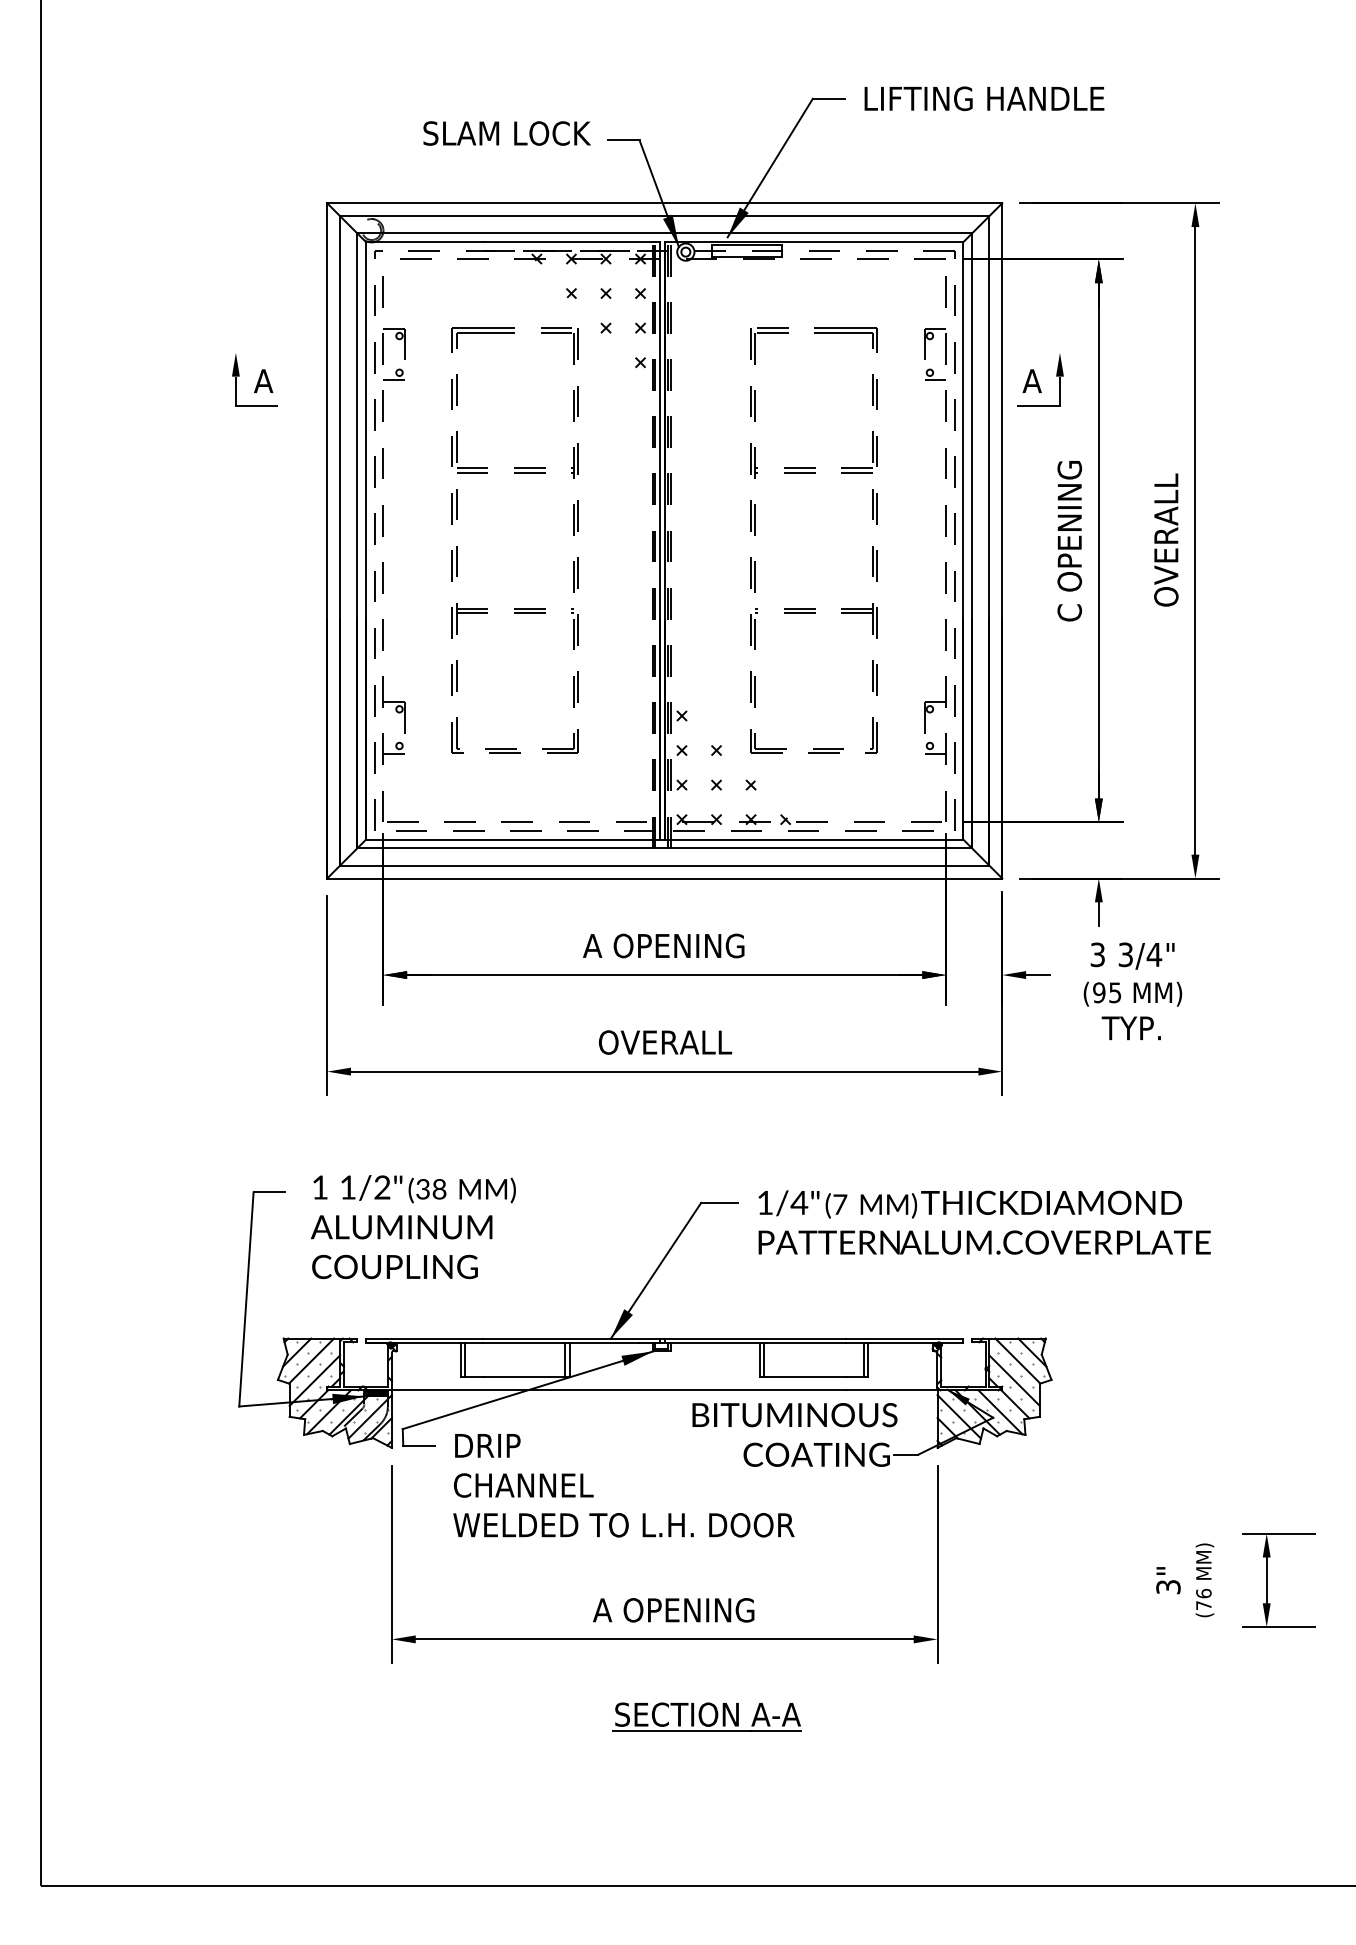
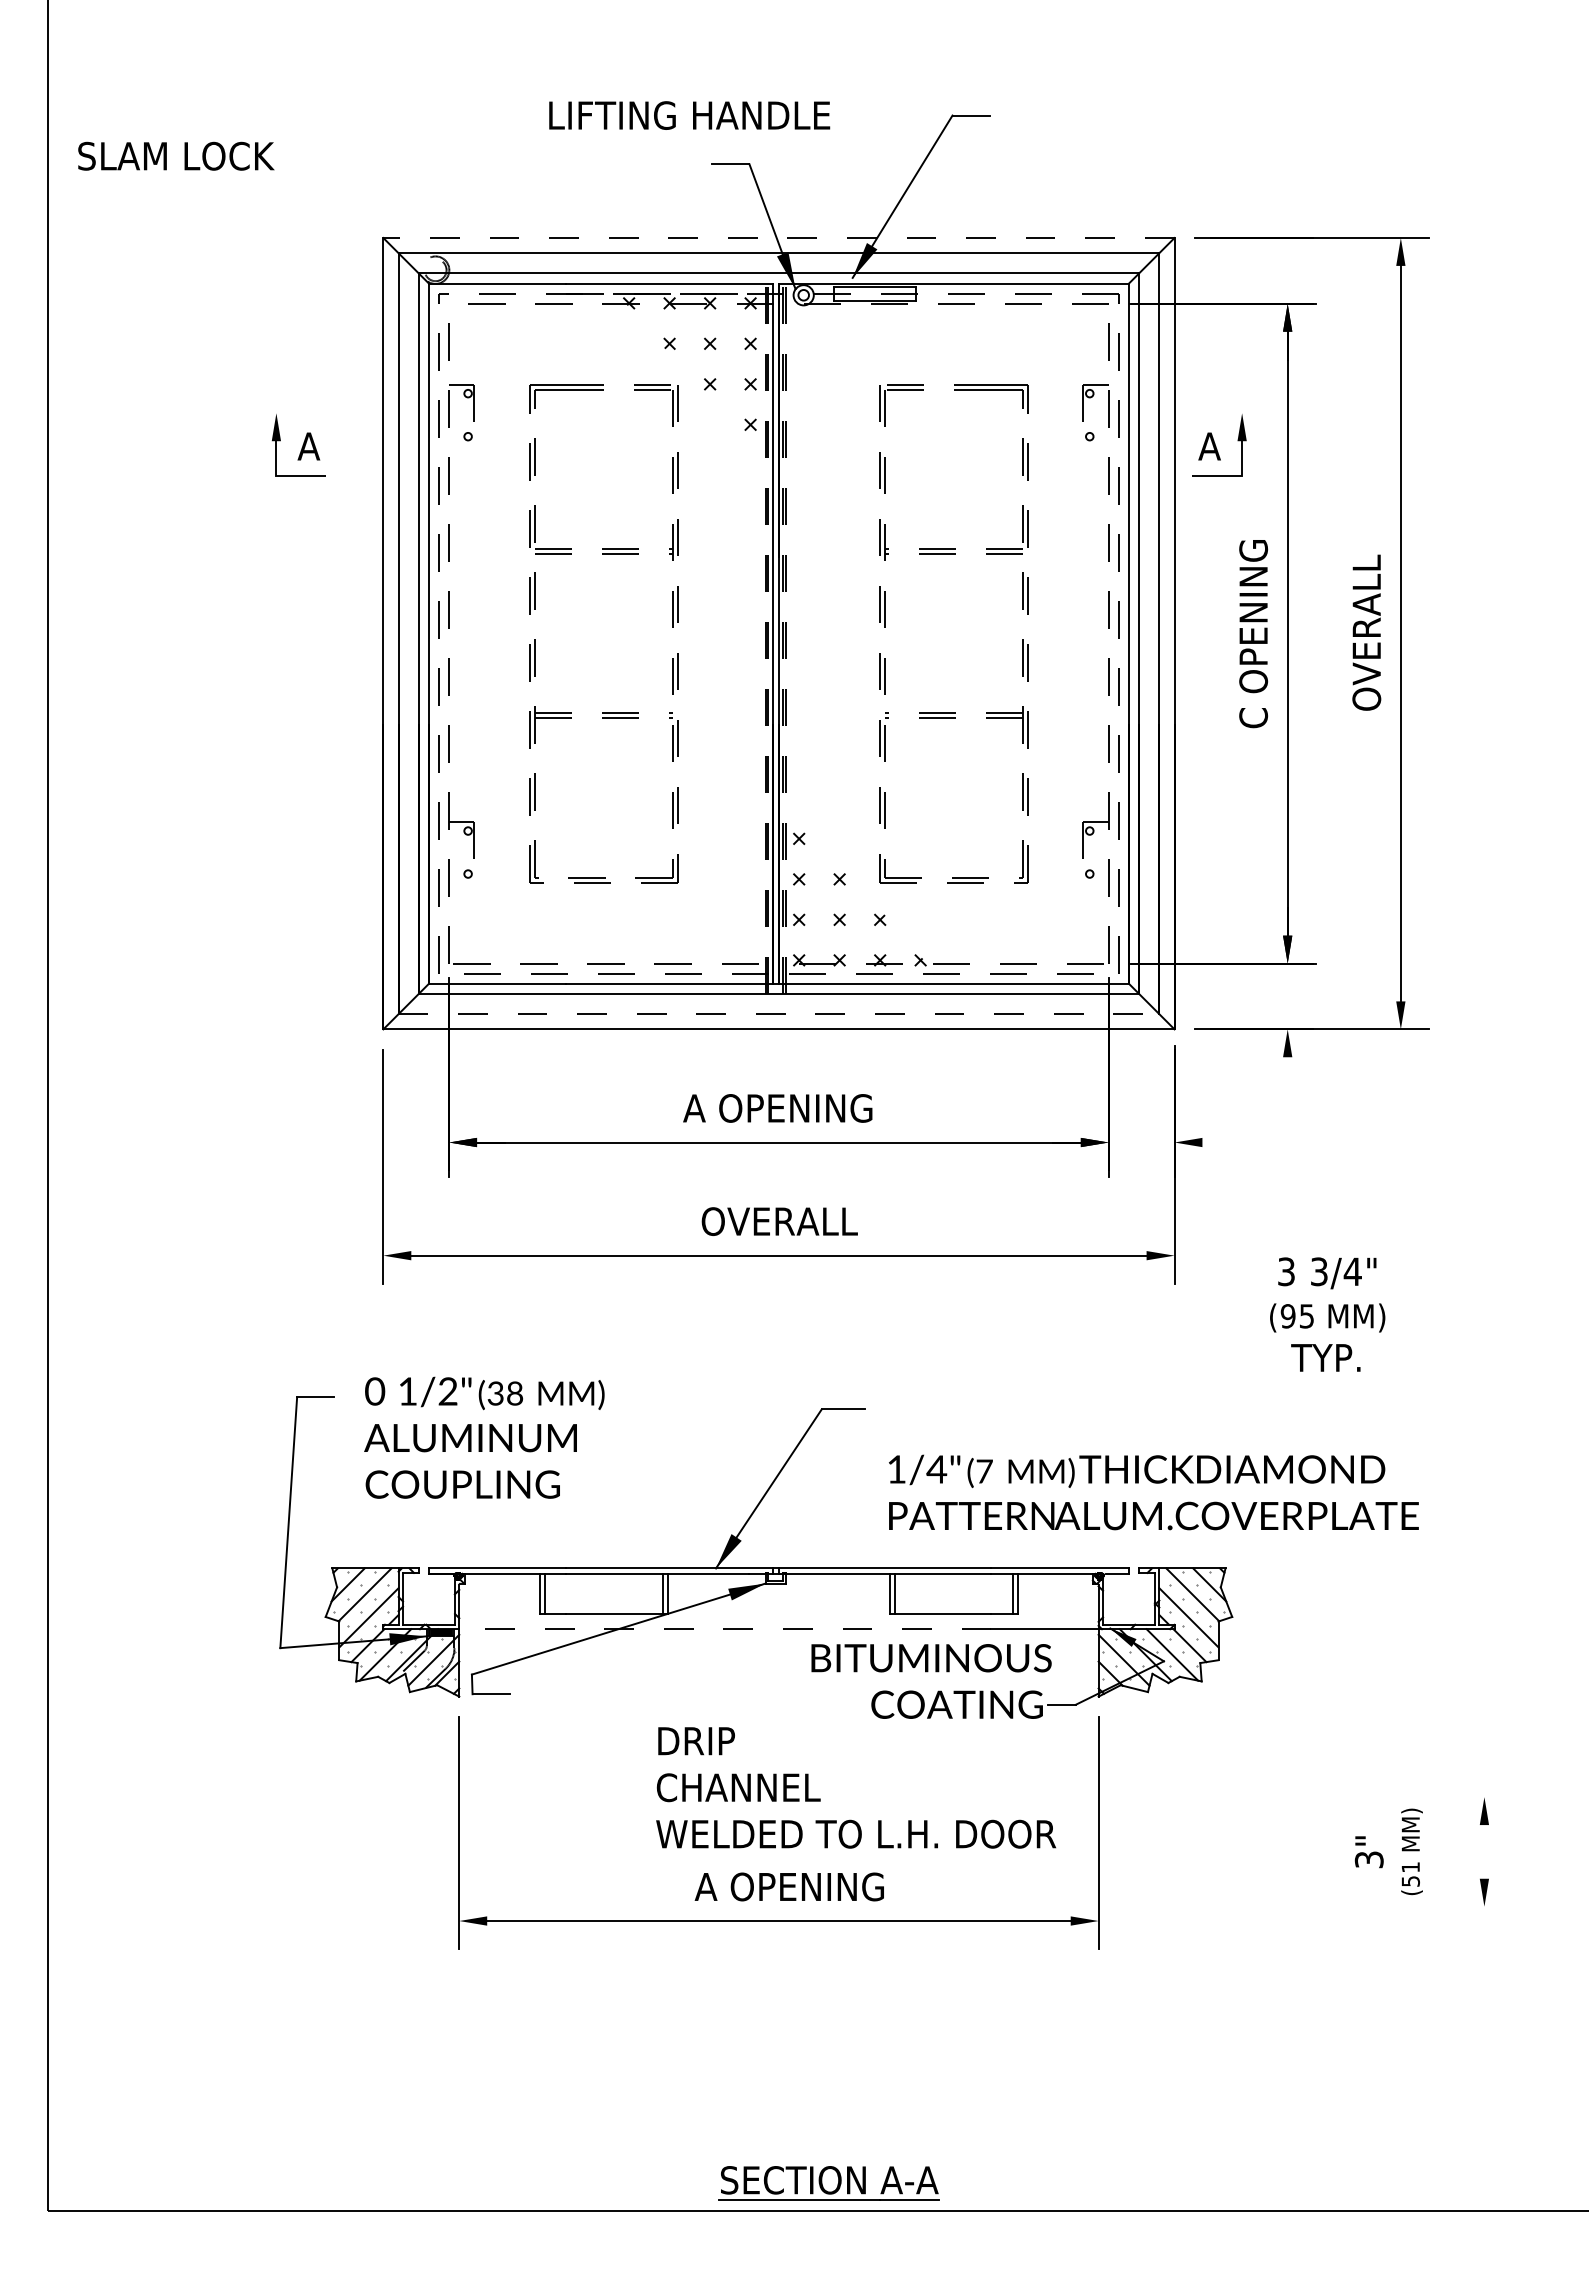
text: (984, 98) -> (689, 115), moved
text: (507, 132) -> (176, 155), moved
line: (664, 203) -> (778, 238), solid -> dashed
line: (393, 380) -> (461, 445), removed
line: (934, 380) -> (1095, 445), removed
line: (393, 753) -> (461, 882), removed
line: (934, 753) -> (1095, 882), removed
line: (665, 865) -> (779, 1014), solid -> dashed
line: (1098, 914) -> (1287, 1071), removed
line: (1038, 975) -> (1216, 1142), removed
text: (1132, 991) -> (1327, 1314), moved
text: (320, 1187) -> (375, 1391), 1 -> 0
text: (984, 1222) -> (1153, 1492), moved
line: (618, 1390) -> (724, 1629), solid -> dashed
text: (623, 1485) -> (855, 1787), moved
line: (1278, 1533) -> (1498, 1797), removed
line: (1266, 1580) -> (1484, 1851), removed
text: (1203, 1598) -> (1410, 1873), (76 -> (51
line: (1278, 1626) -> (1498, 1906), removed
part: (707, 1717) -> (828, 2183), moved

